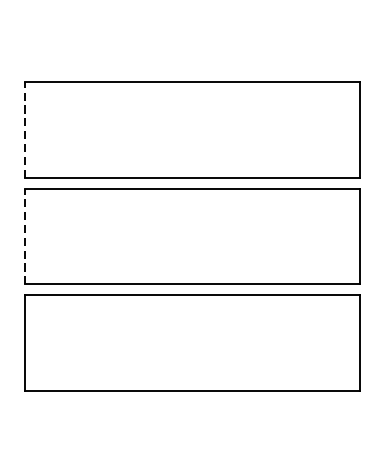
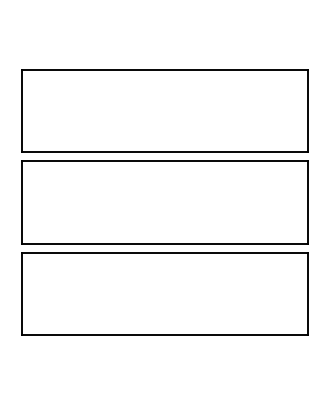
line: (24, 129) -> (21, 110), dashed -> solid
line: (24, 236) -> (21, 202), dashed -> solid

